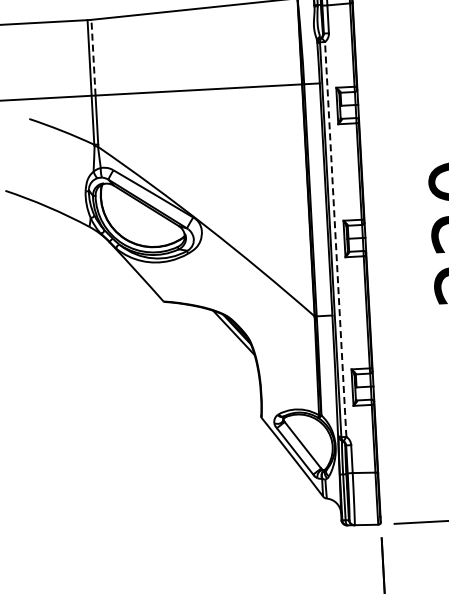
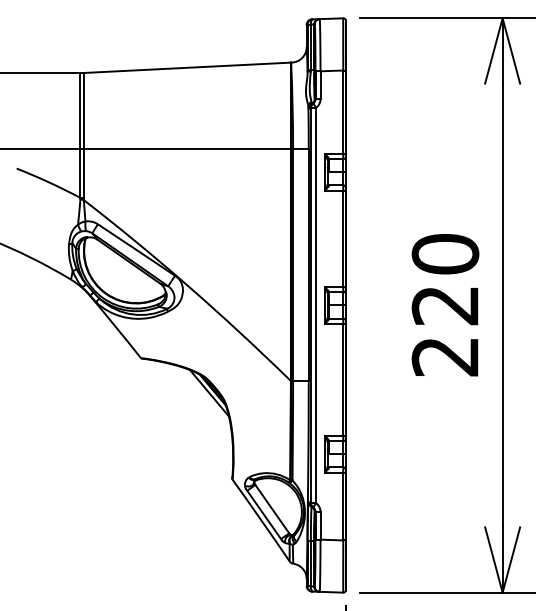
line: (93, 57) -> (84, 110), dashed -> solid
line: (336, 239) -> (316, 305), dashed -> solid

